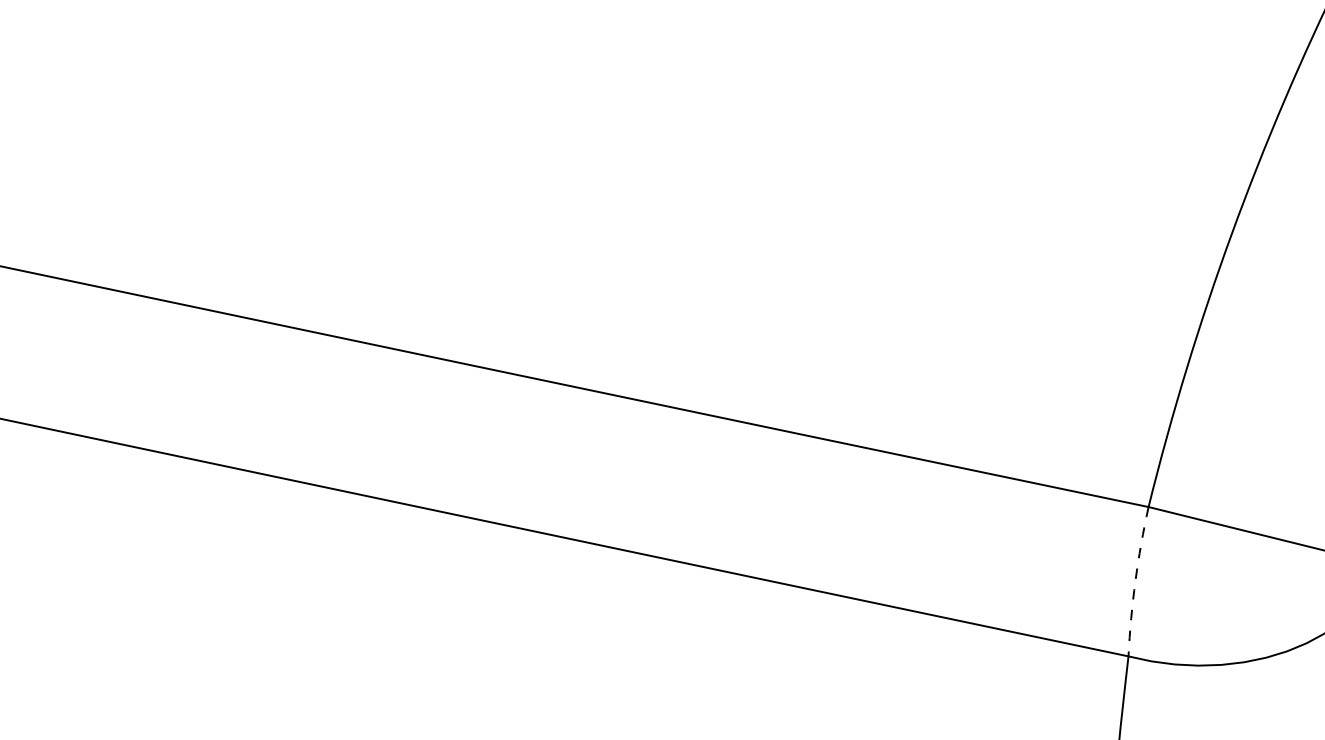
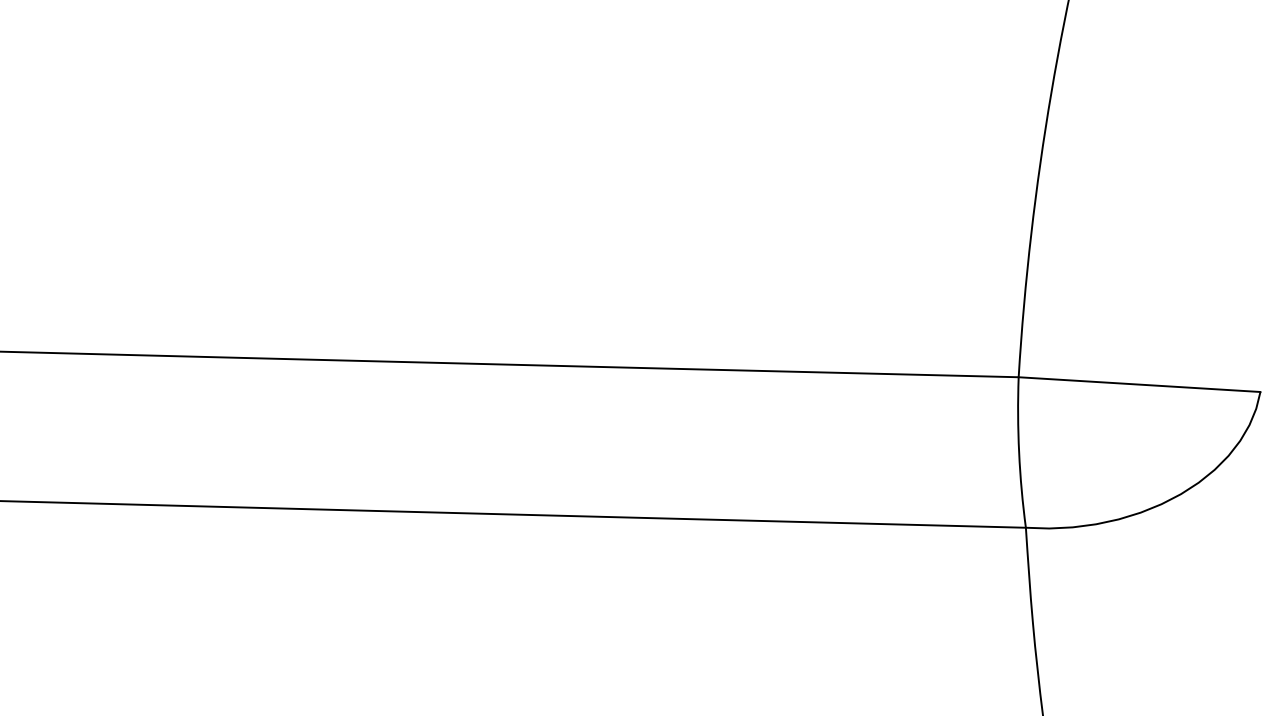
arc: (1135, 581) -> (1019, 452), dashed -> solid

